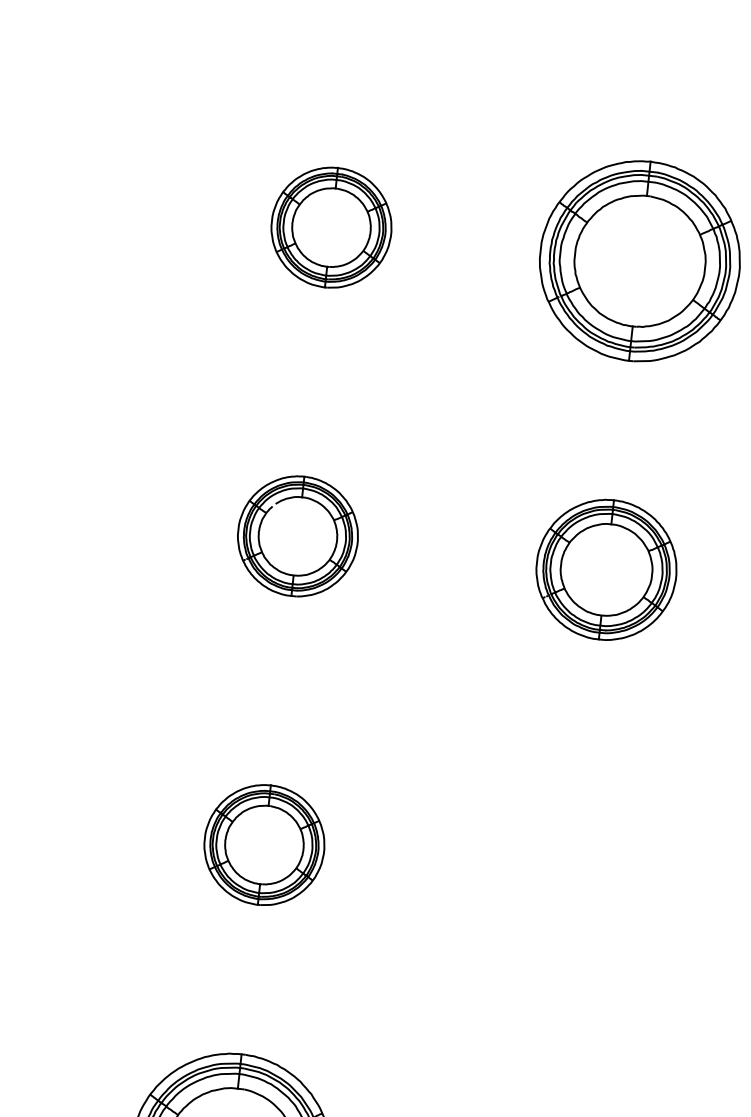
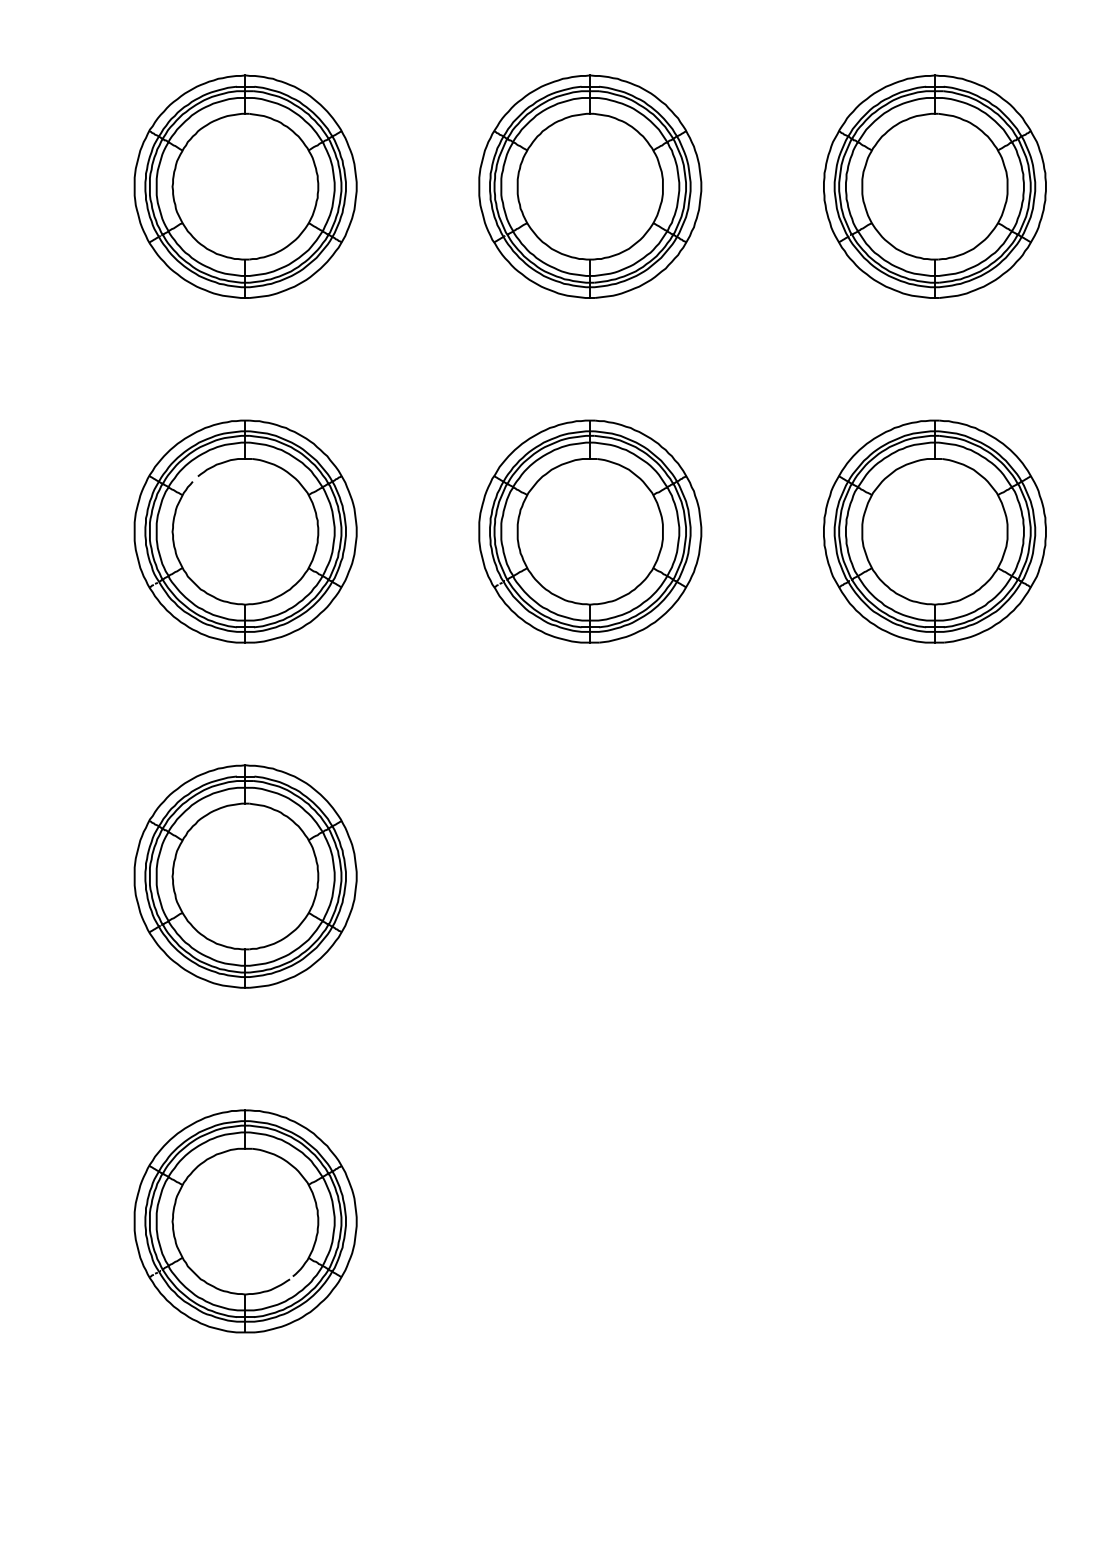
part: (331, 227) -> (245, 186), size x1.67
part: (297, 536) -> (245, 531), size x1.67
part: (606, 569) -> (590, 531), size x1.43
part: (264, 845) -> (245, 876), size x1.67

